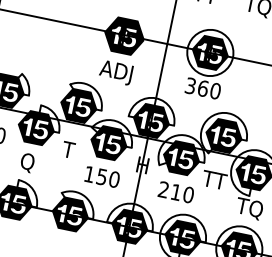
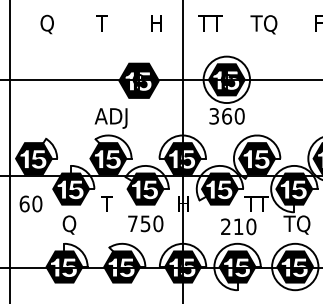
text: (115, 72) -> (110, 118), moved
text: (89, 174) -> (132, 223), 150 -> 750
text: (176, 192) -> (238, 226), moved

